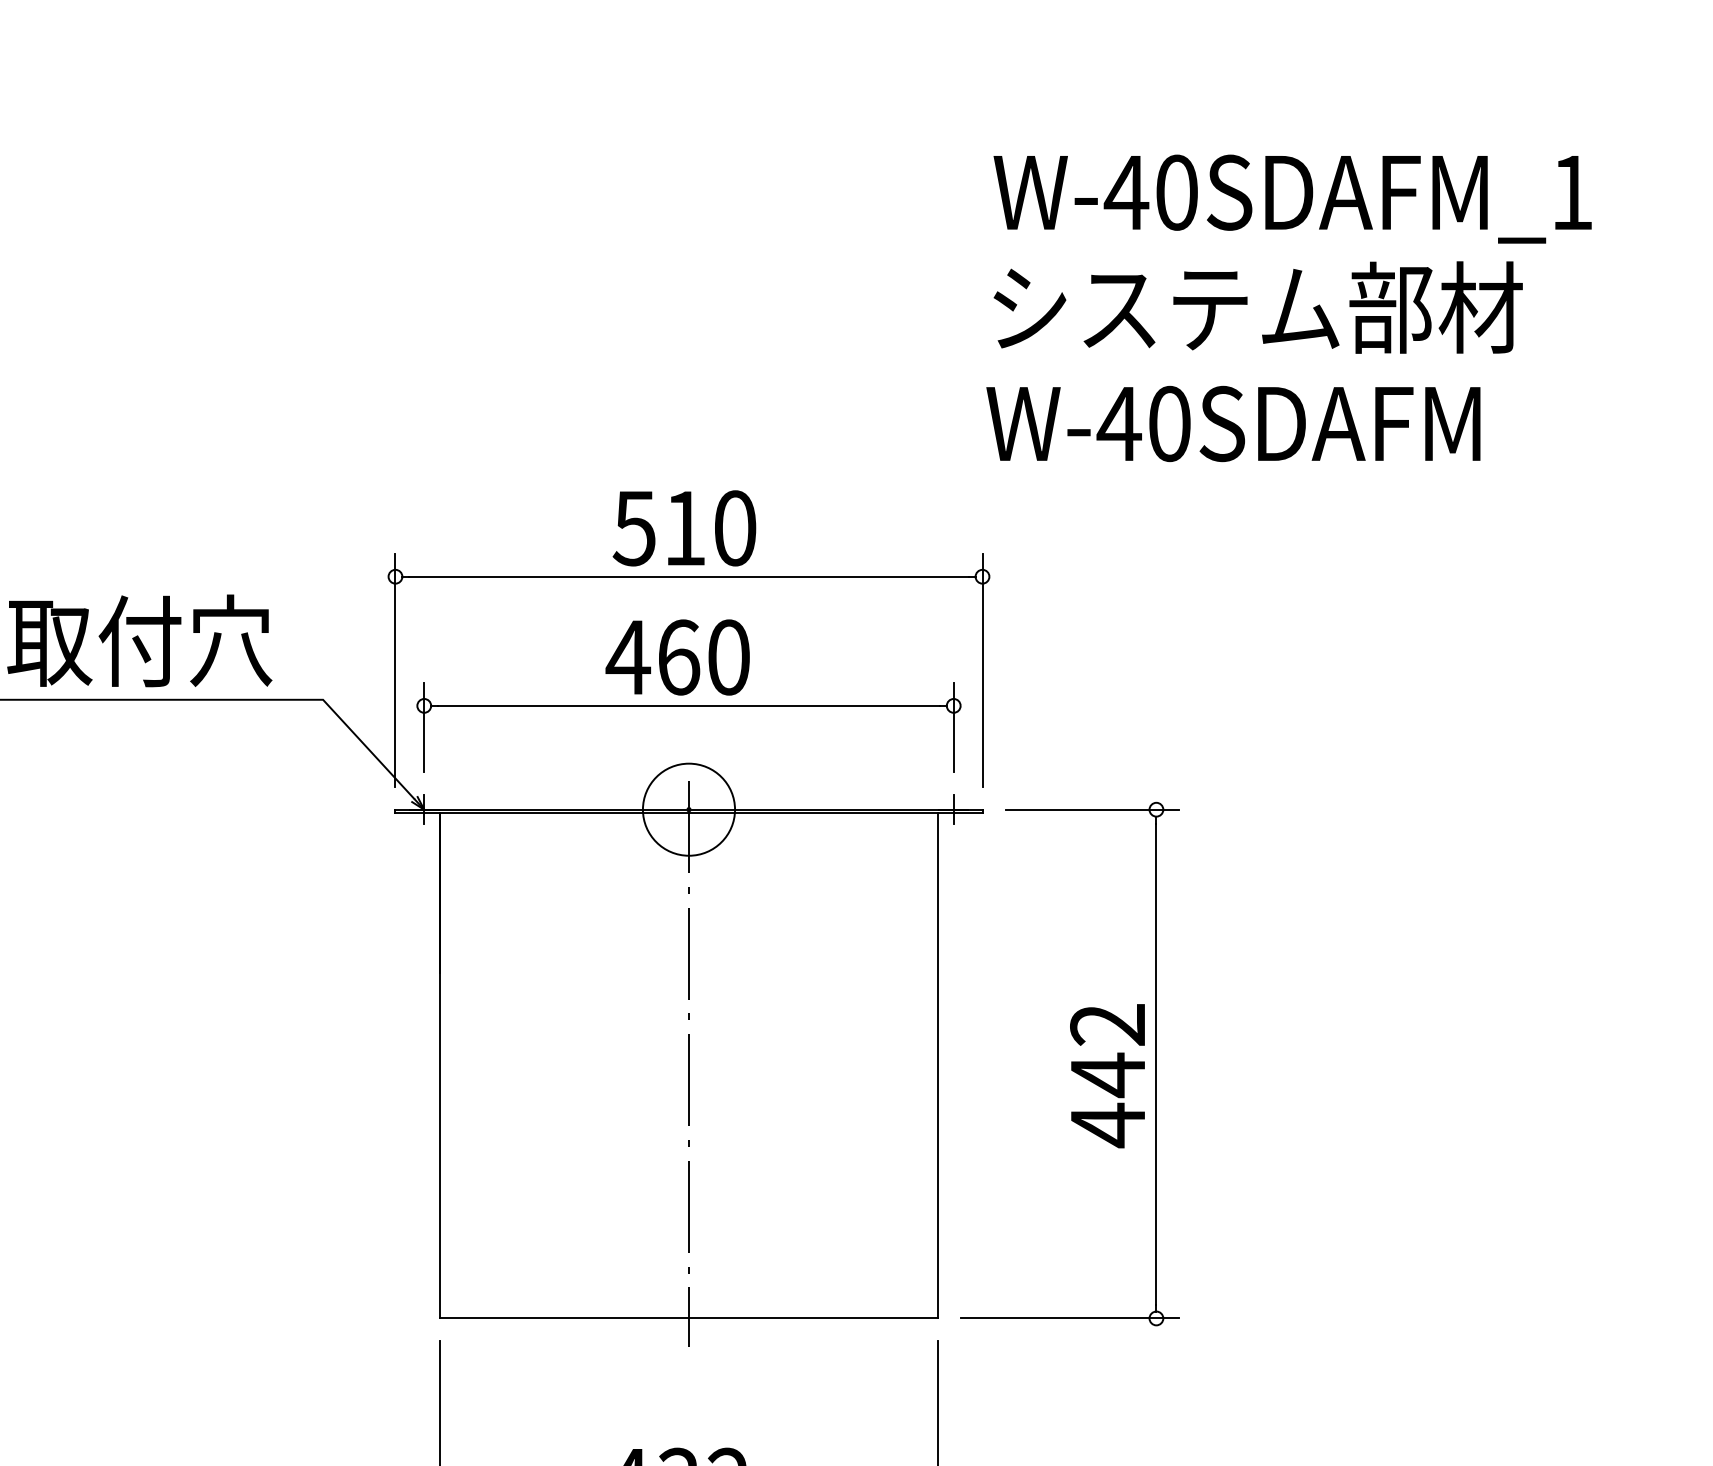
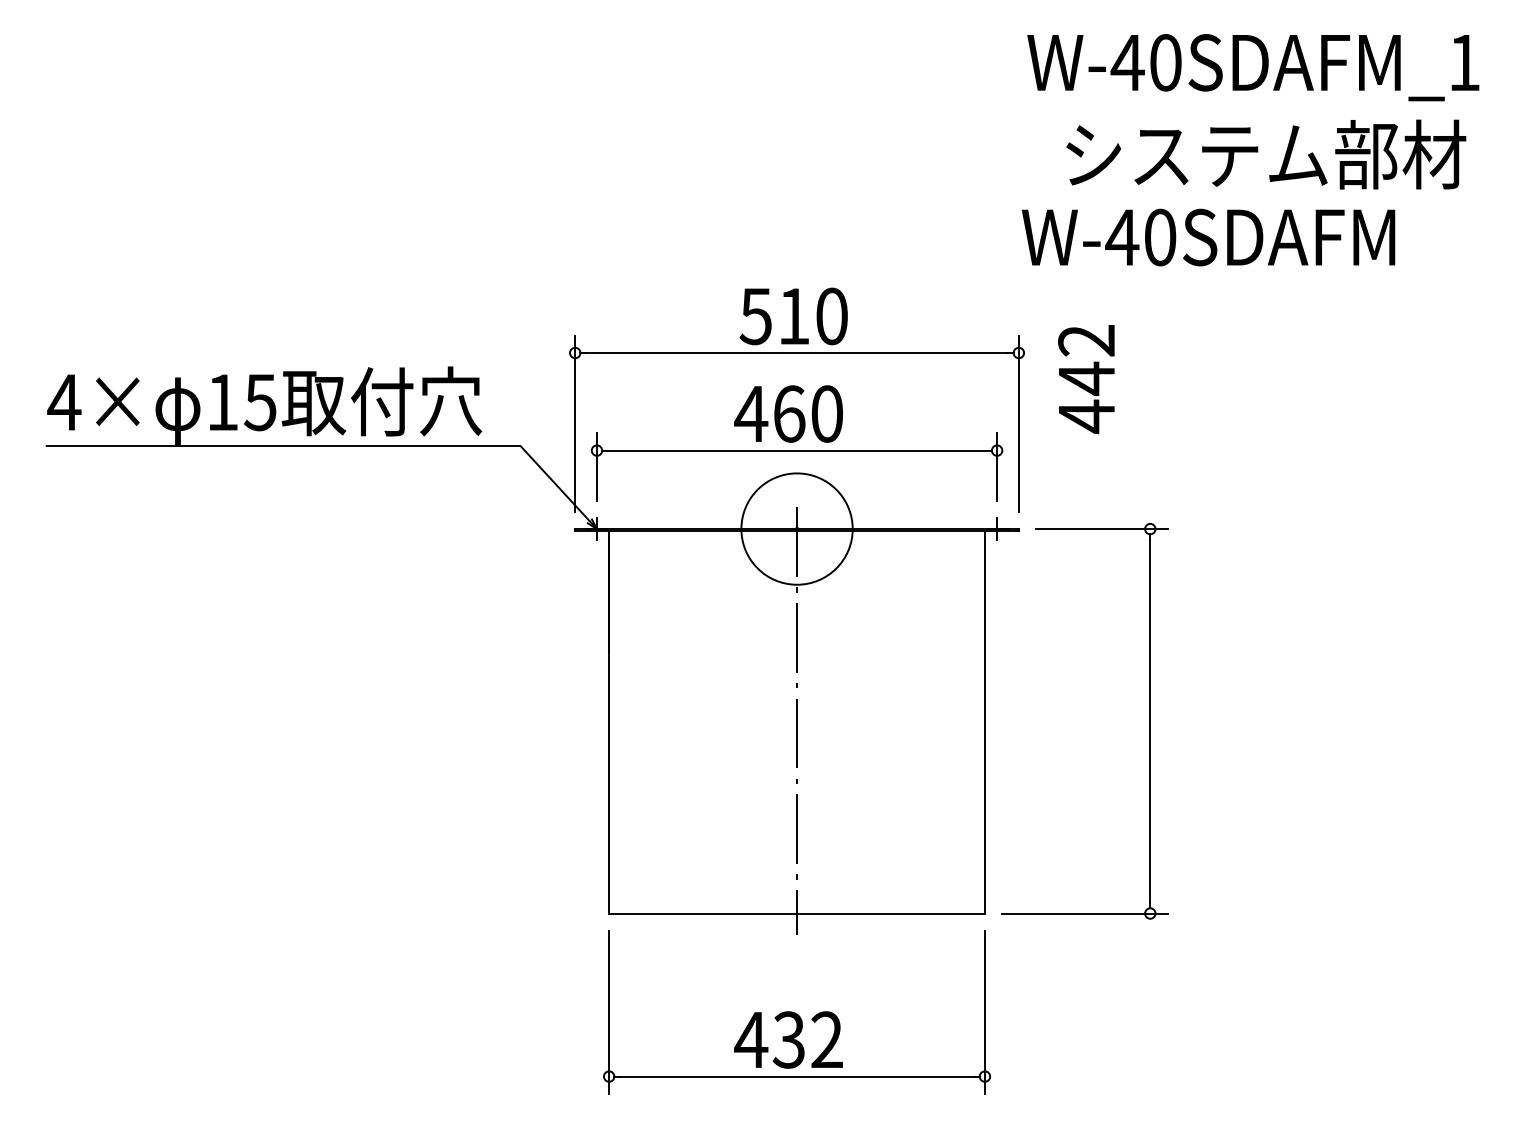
text: (1258, 307) -> (1266, 154), moved
circle: (688, 808) -> (796, 528), size x1.6
text: (1107, 1076) -> (1086, 379), moved

